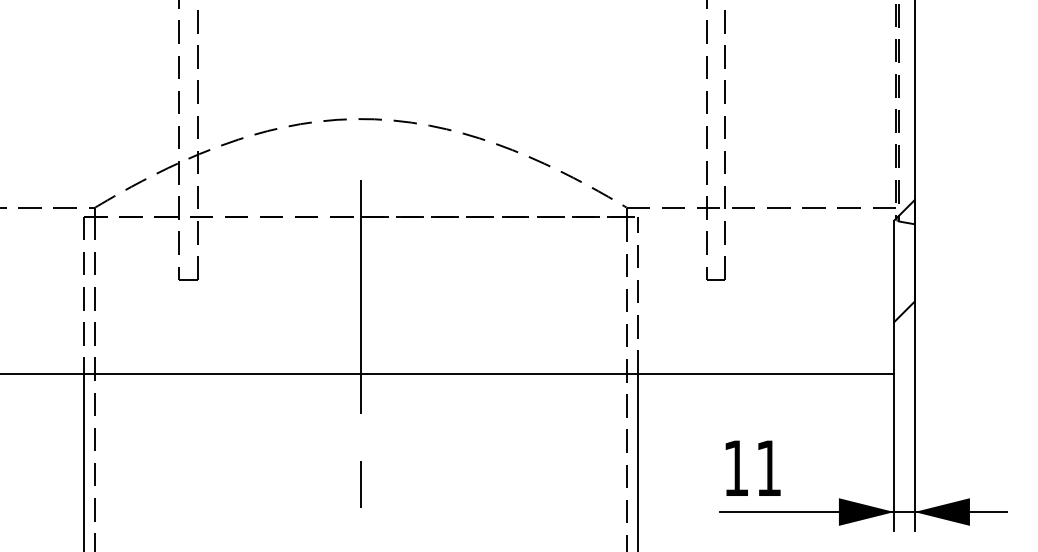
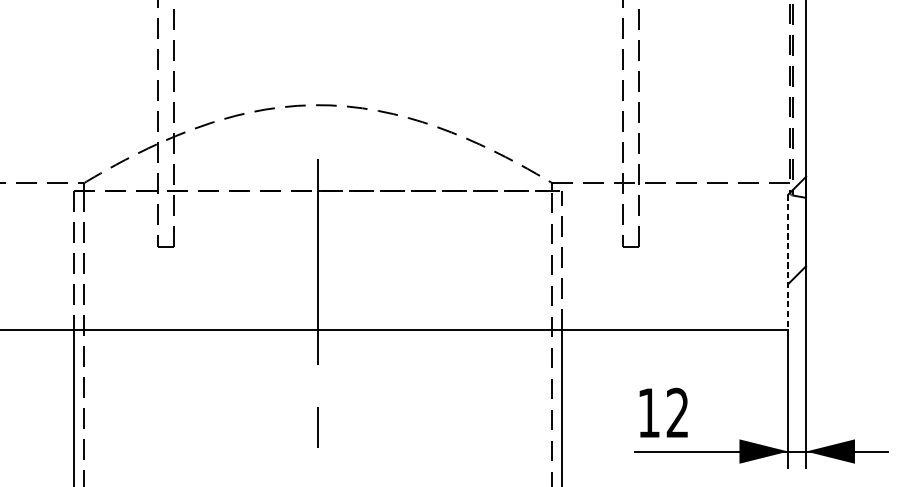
line: (894, 297) -> (788, 262), solid -> dashed
text: (768, 467) -> (677, 412), 11 -> 12

